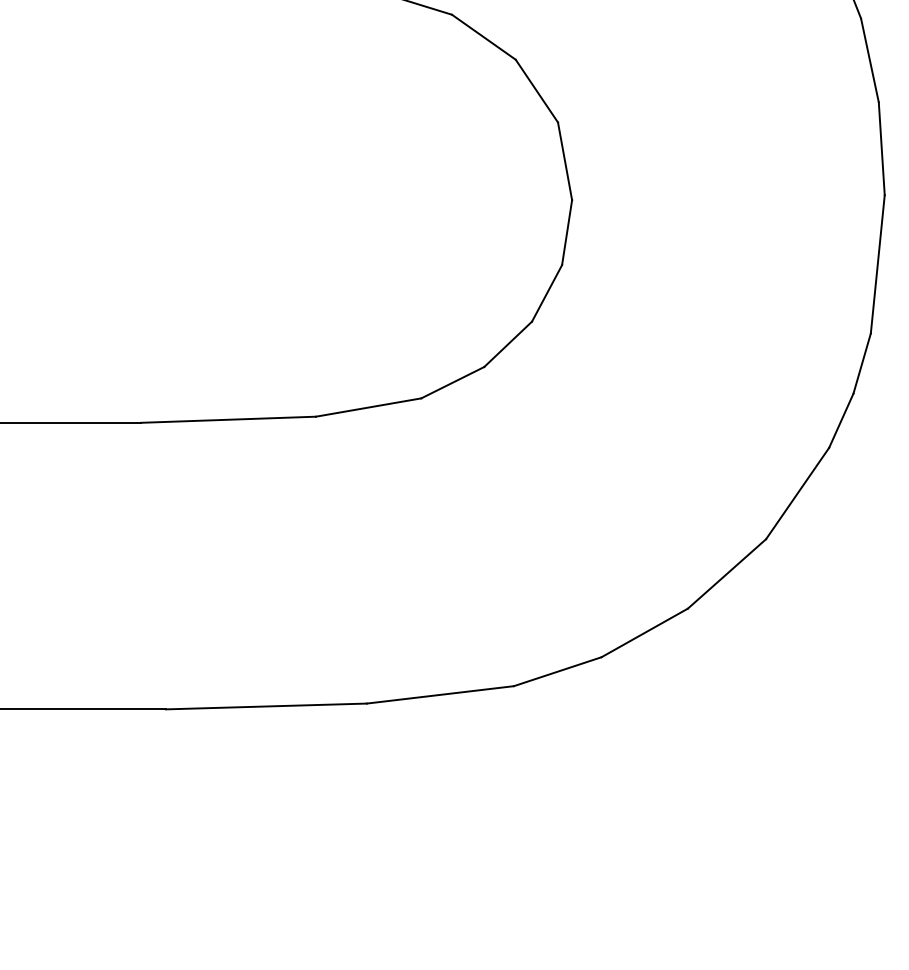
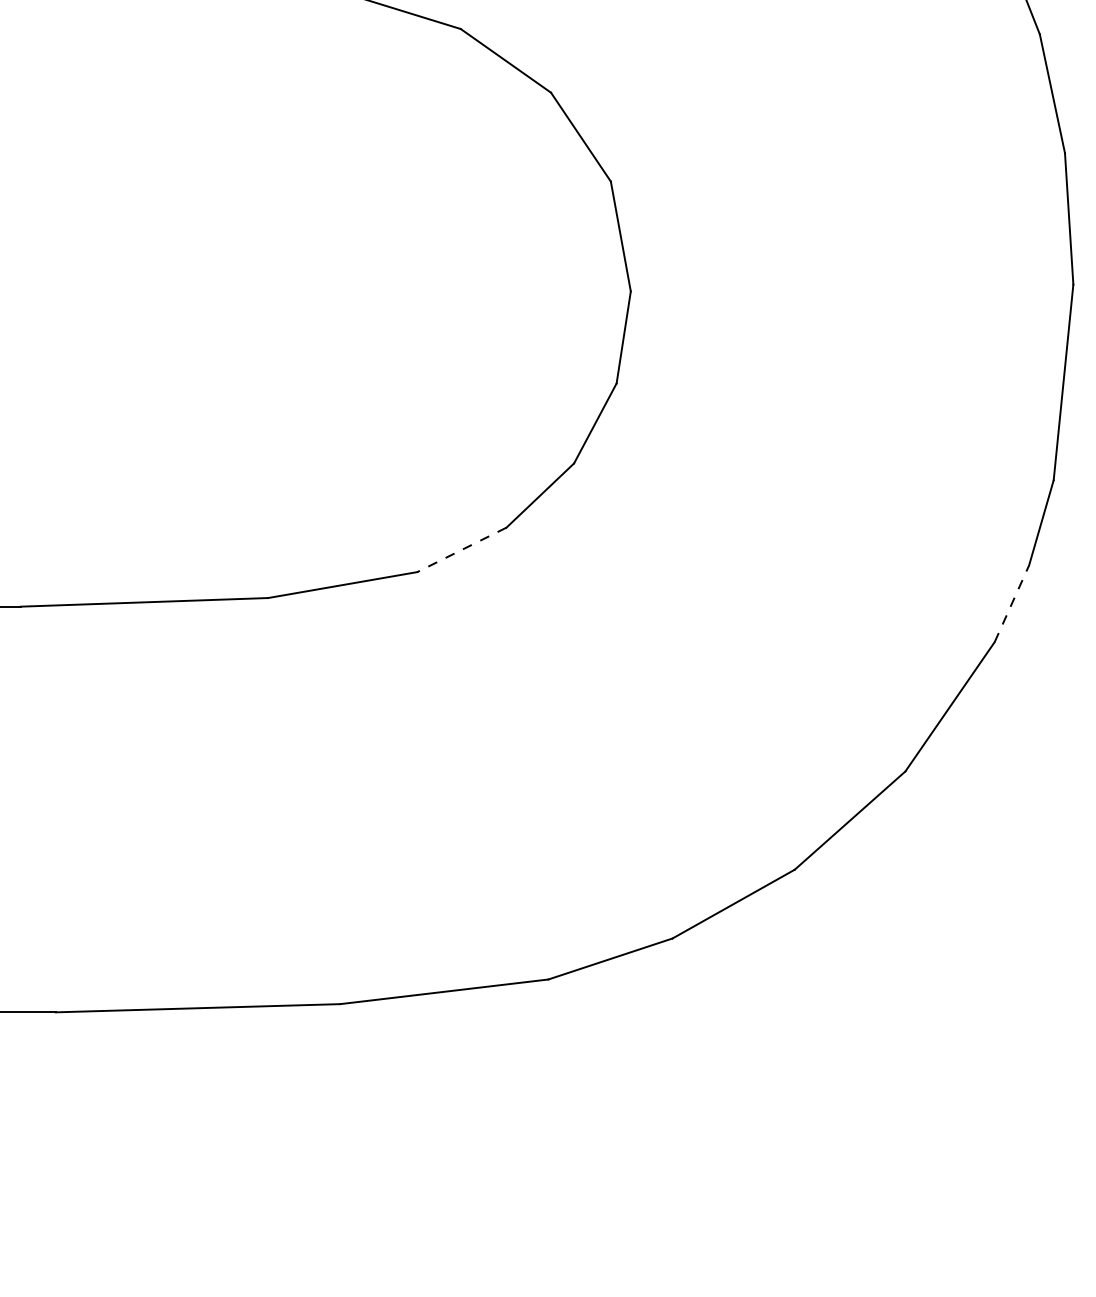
line: (452, 382) -> (461, 549), solid -> dashed
line: (841, 420) -> (1012, 603), solid -> dashed

